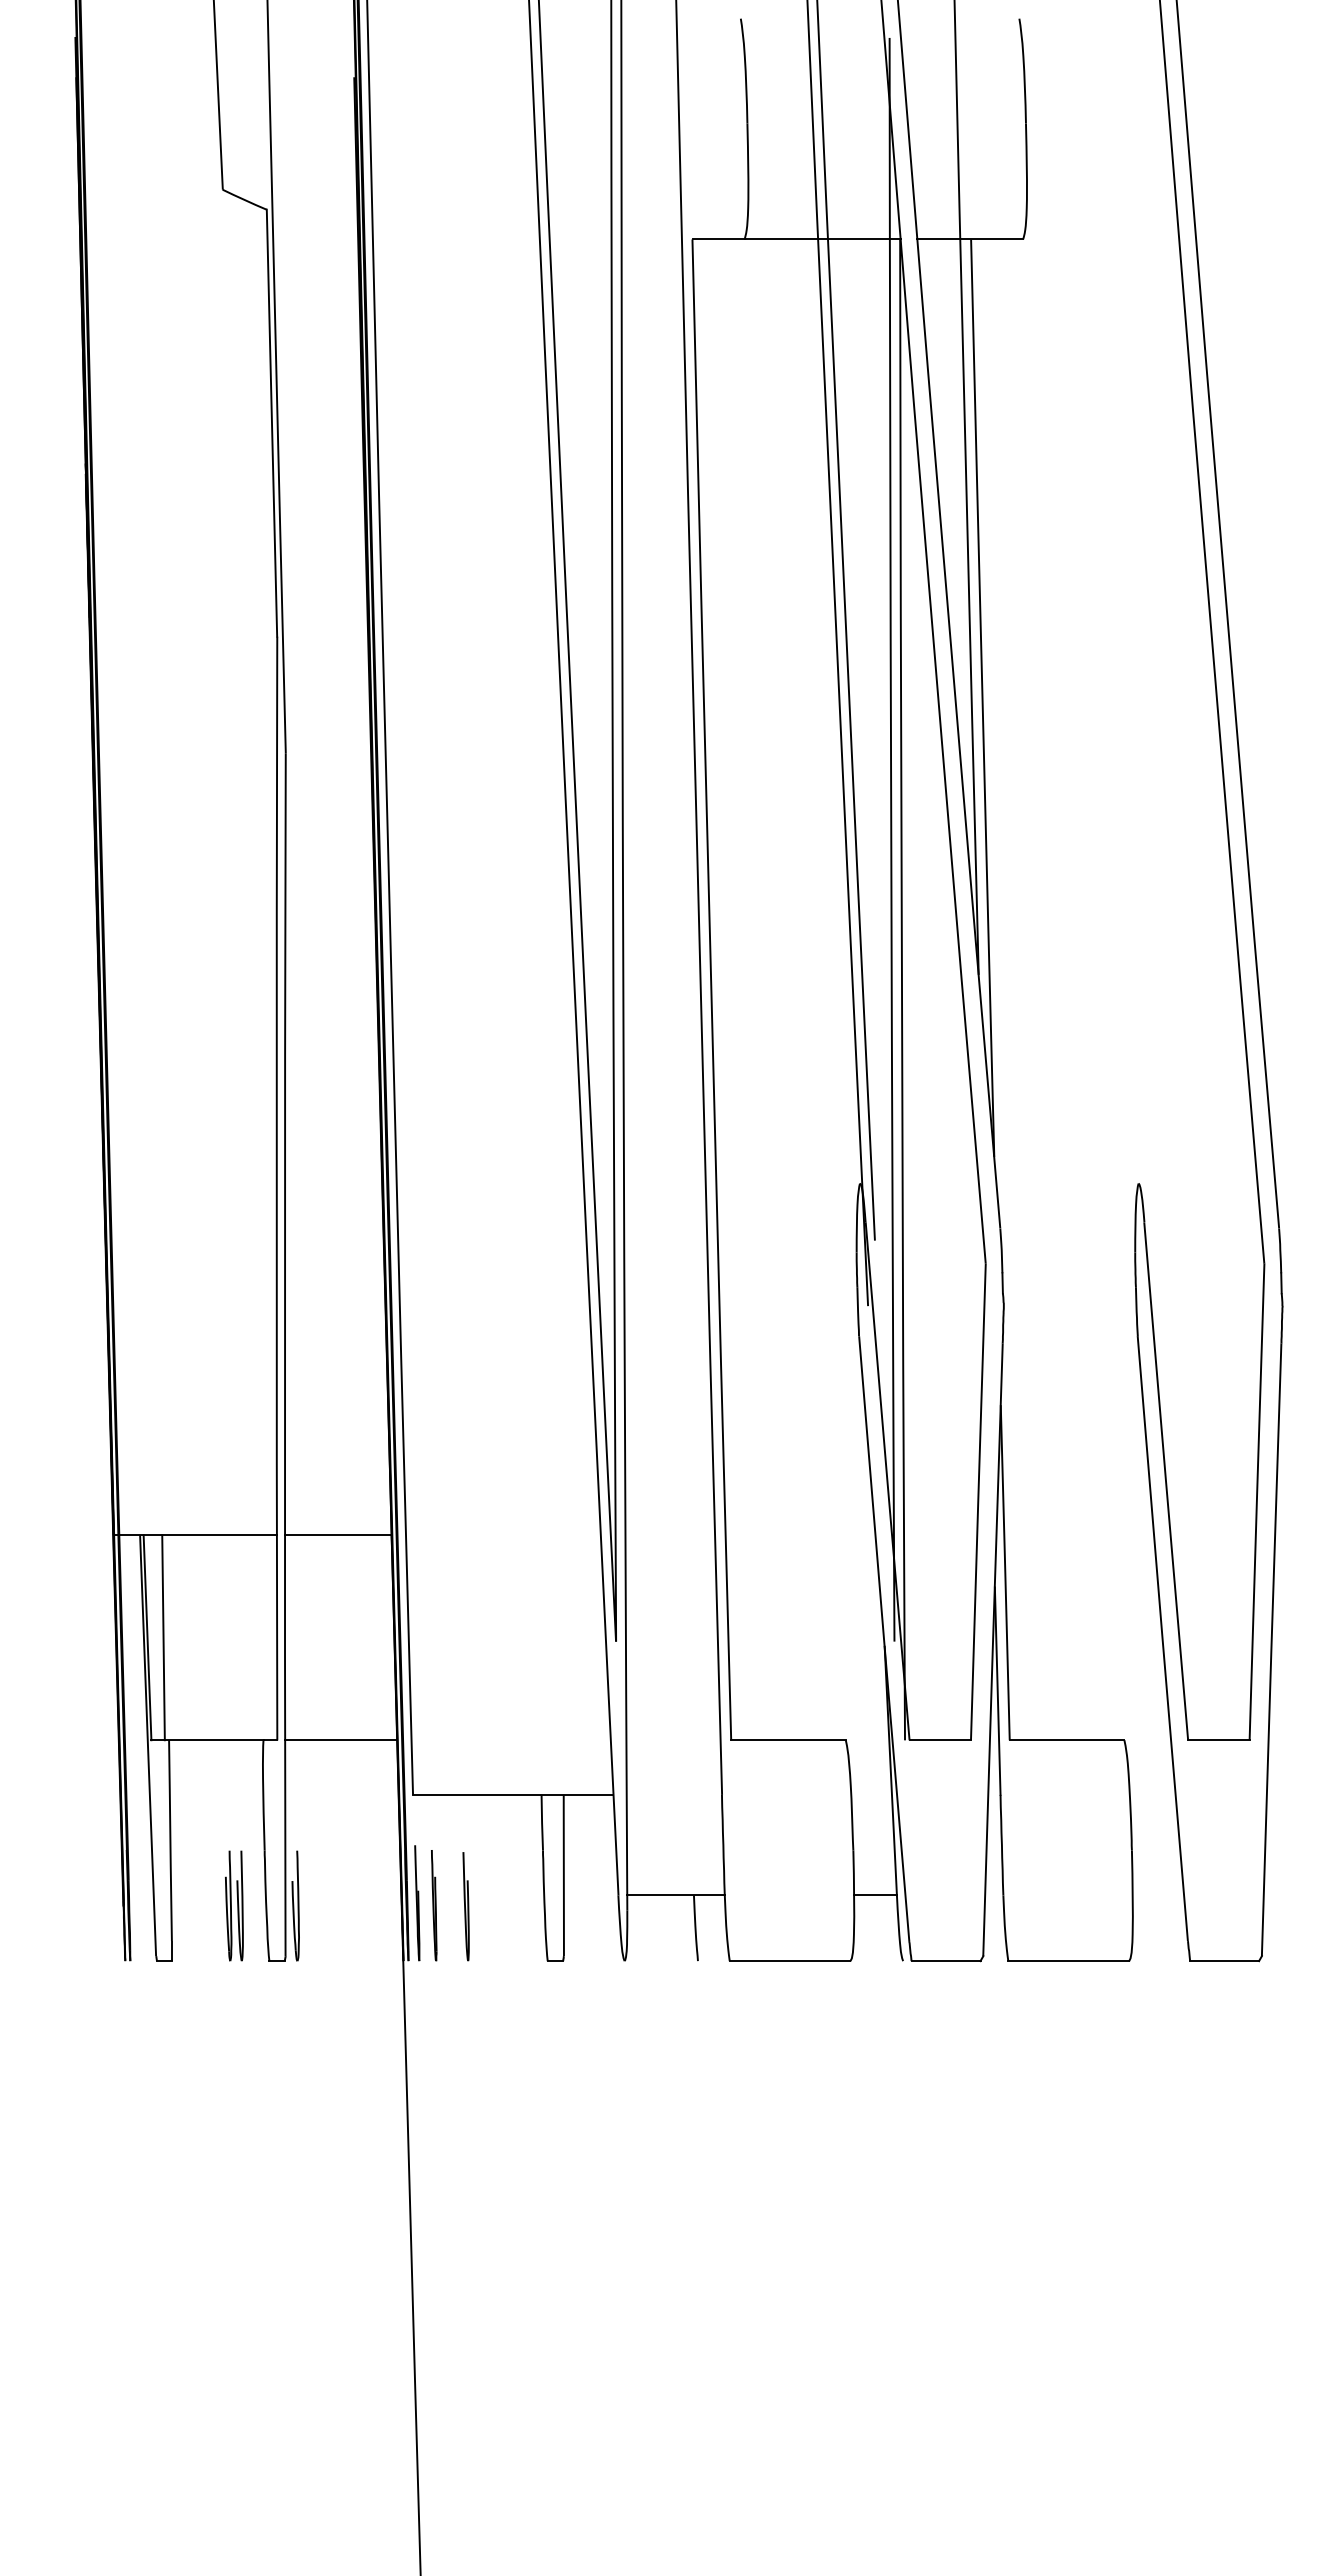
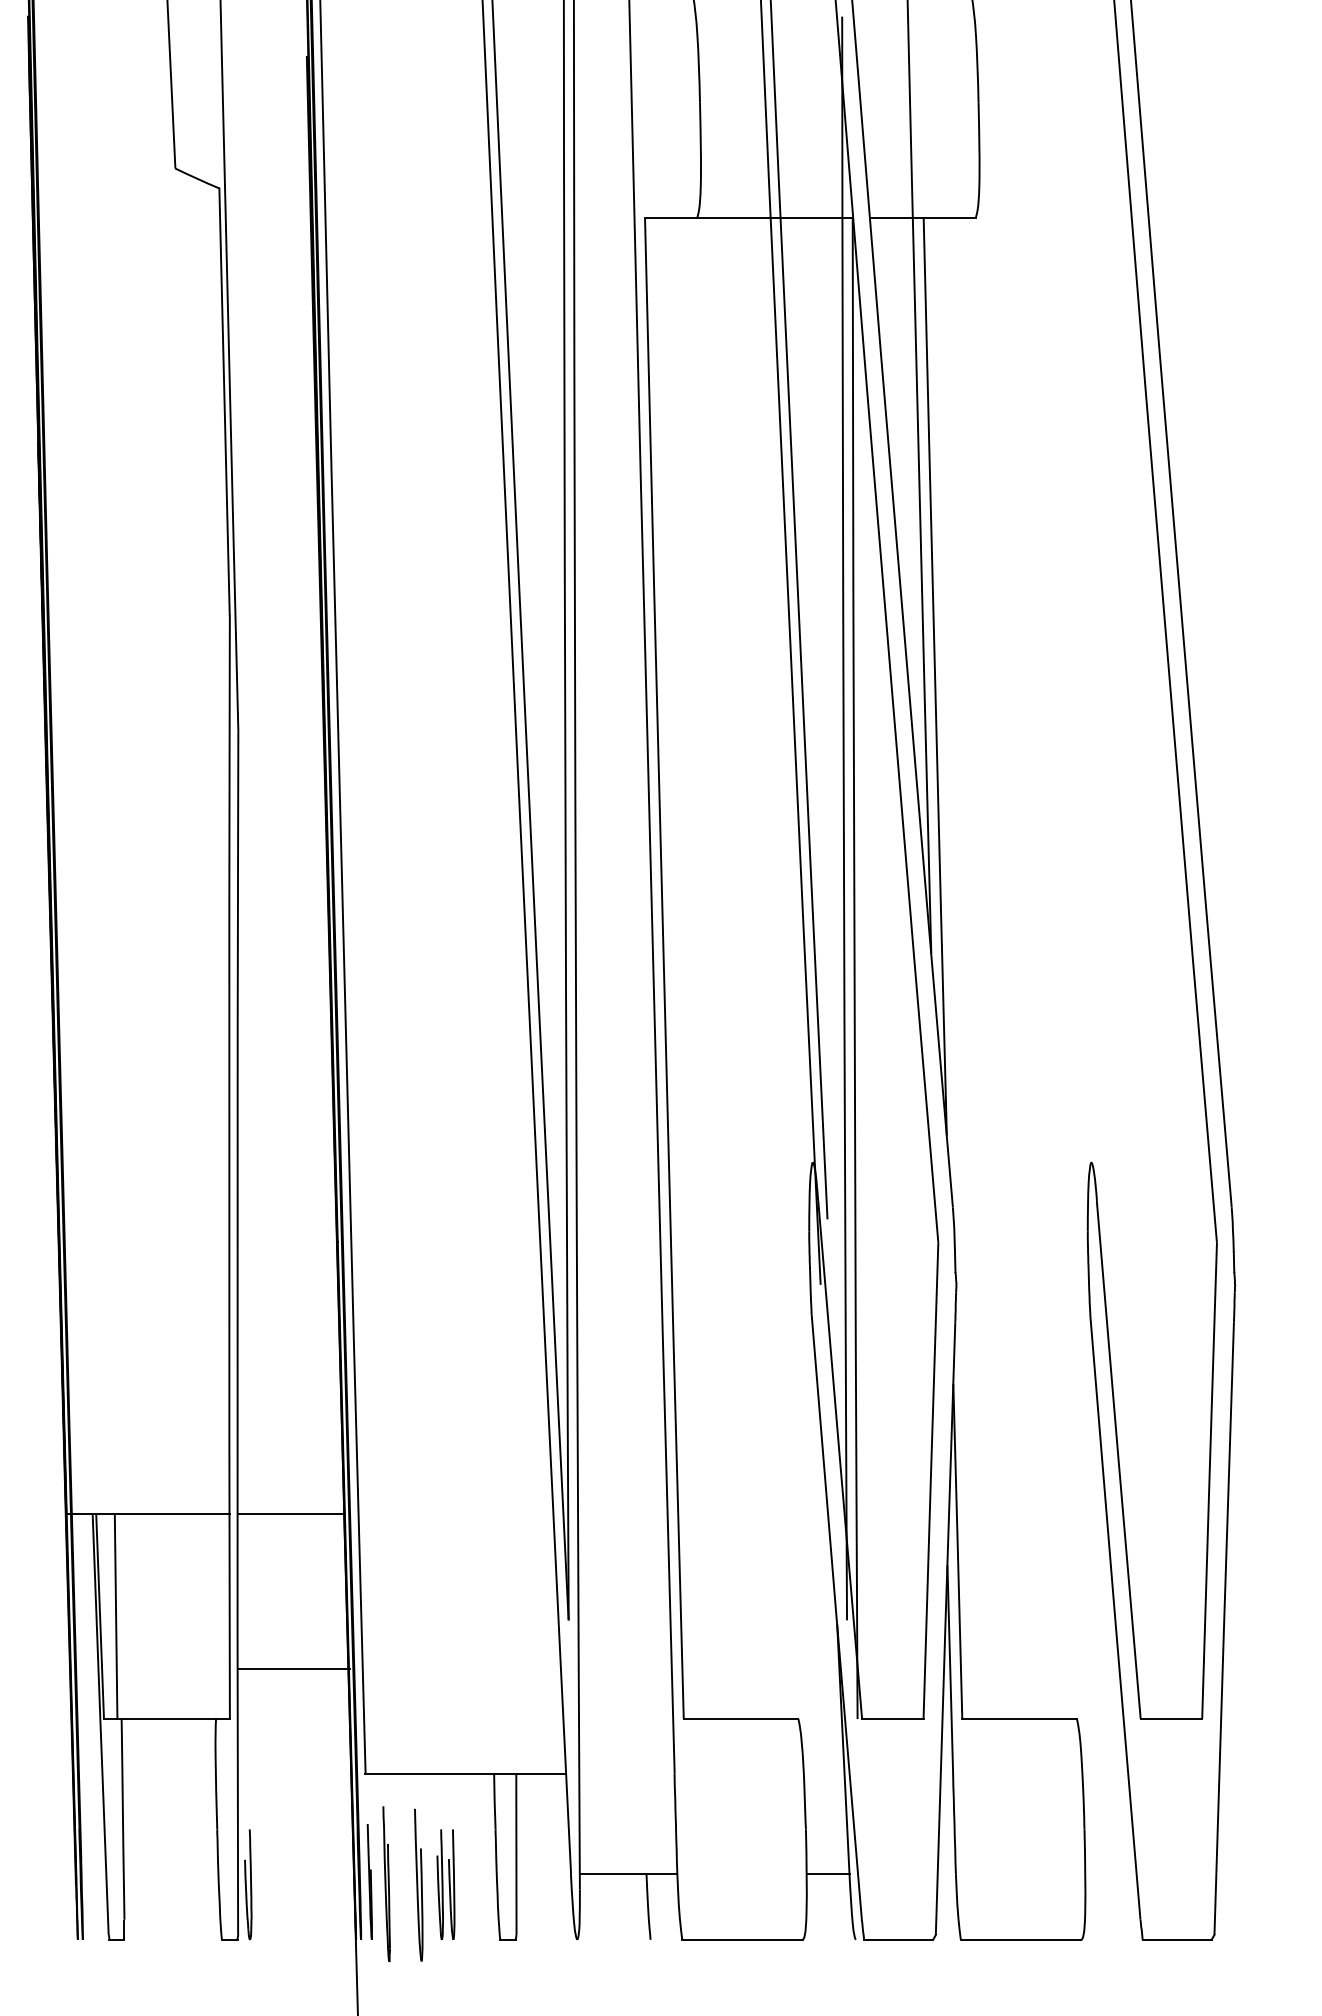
line: (341, 1740) -> (294, 1669), moved
part: (234, 1905) -> (446, 1884), moved
part: (434, 1905) -> (387, 1884), size x1.4
part: (465, 1906) -> (418, 1885), size x1.4

